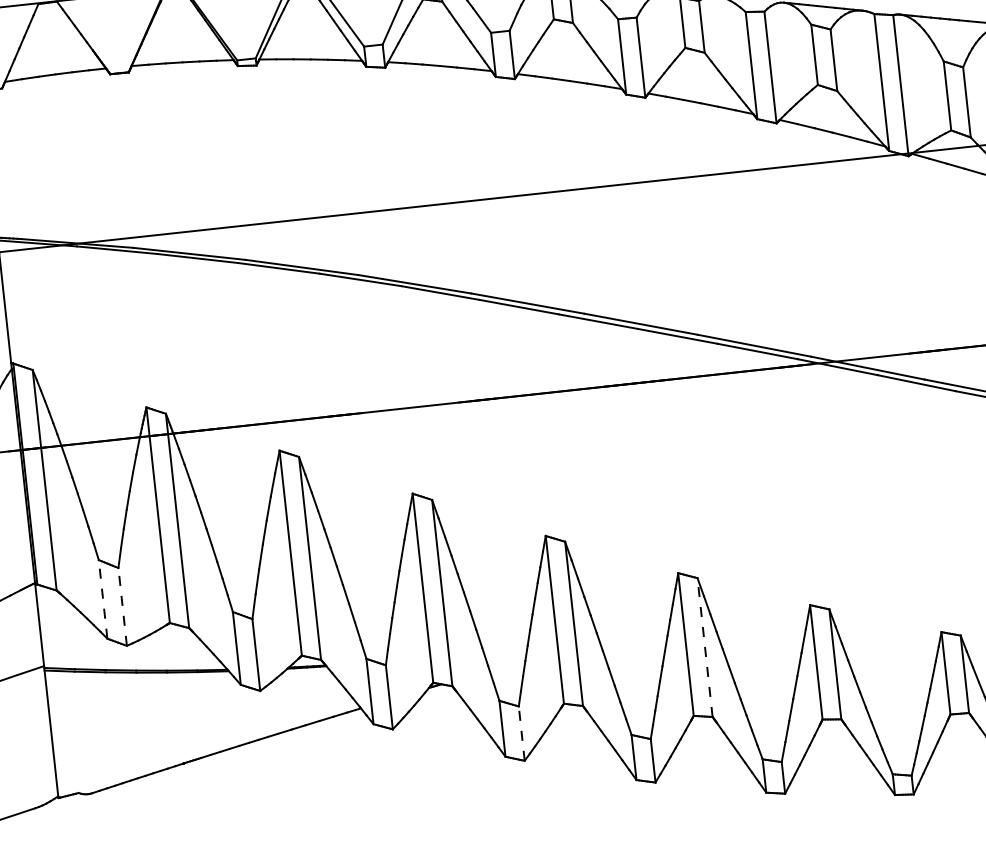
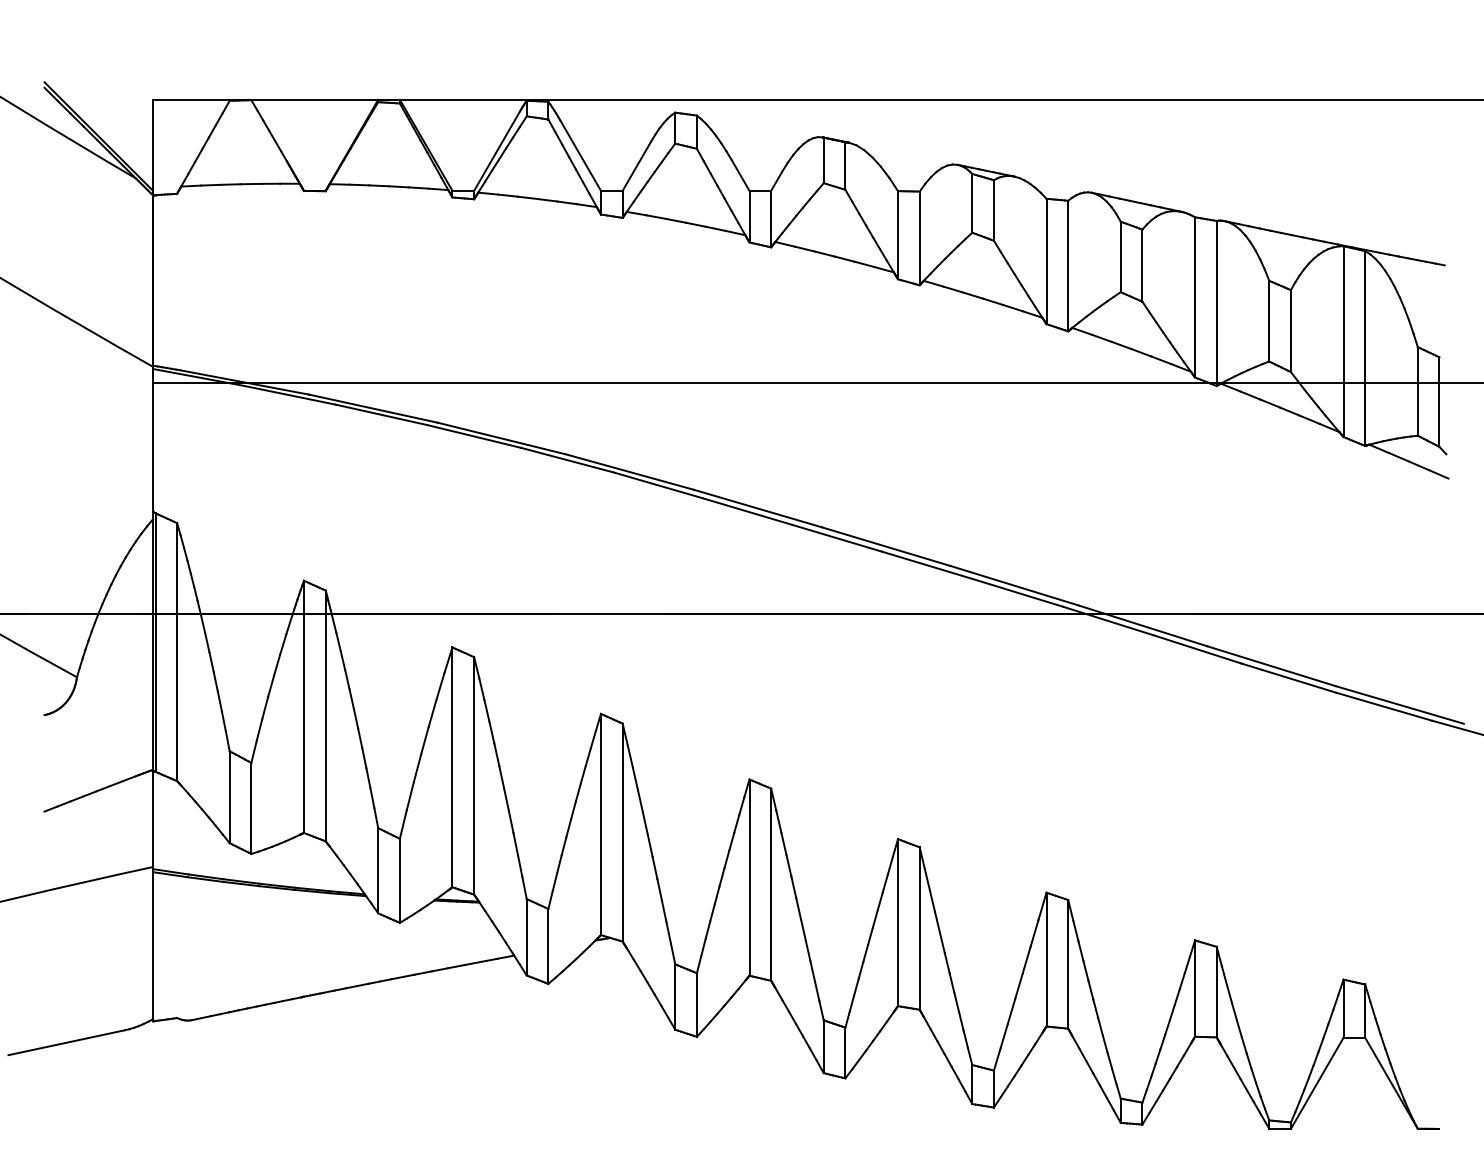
line: (102, 599) -> (229, 797), dashed -> solid
line: (122, 607) -> (251, 808), dashed -> solid
line: (704, 647) -> (919, 928), dashed -> solid
line: (521, 734) -> (696, 1005), dashed -> solid

